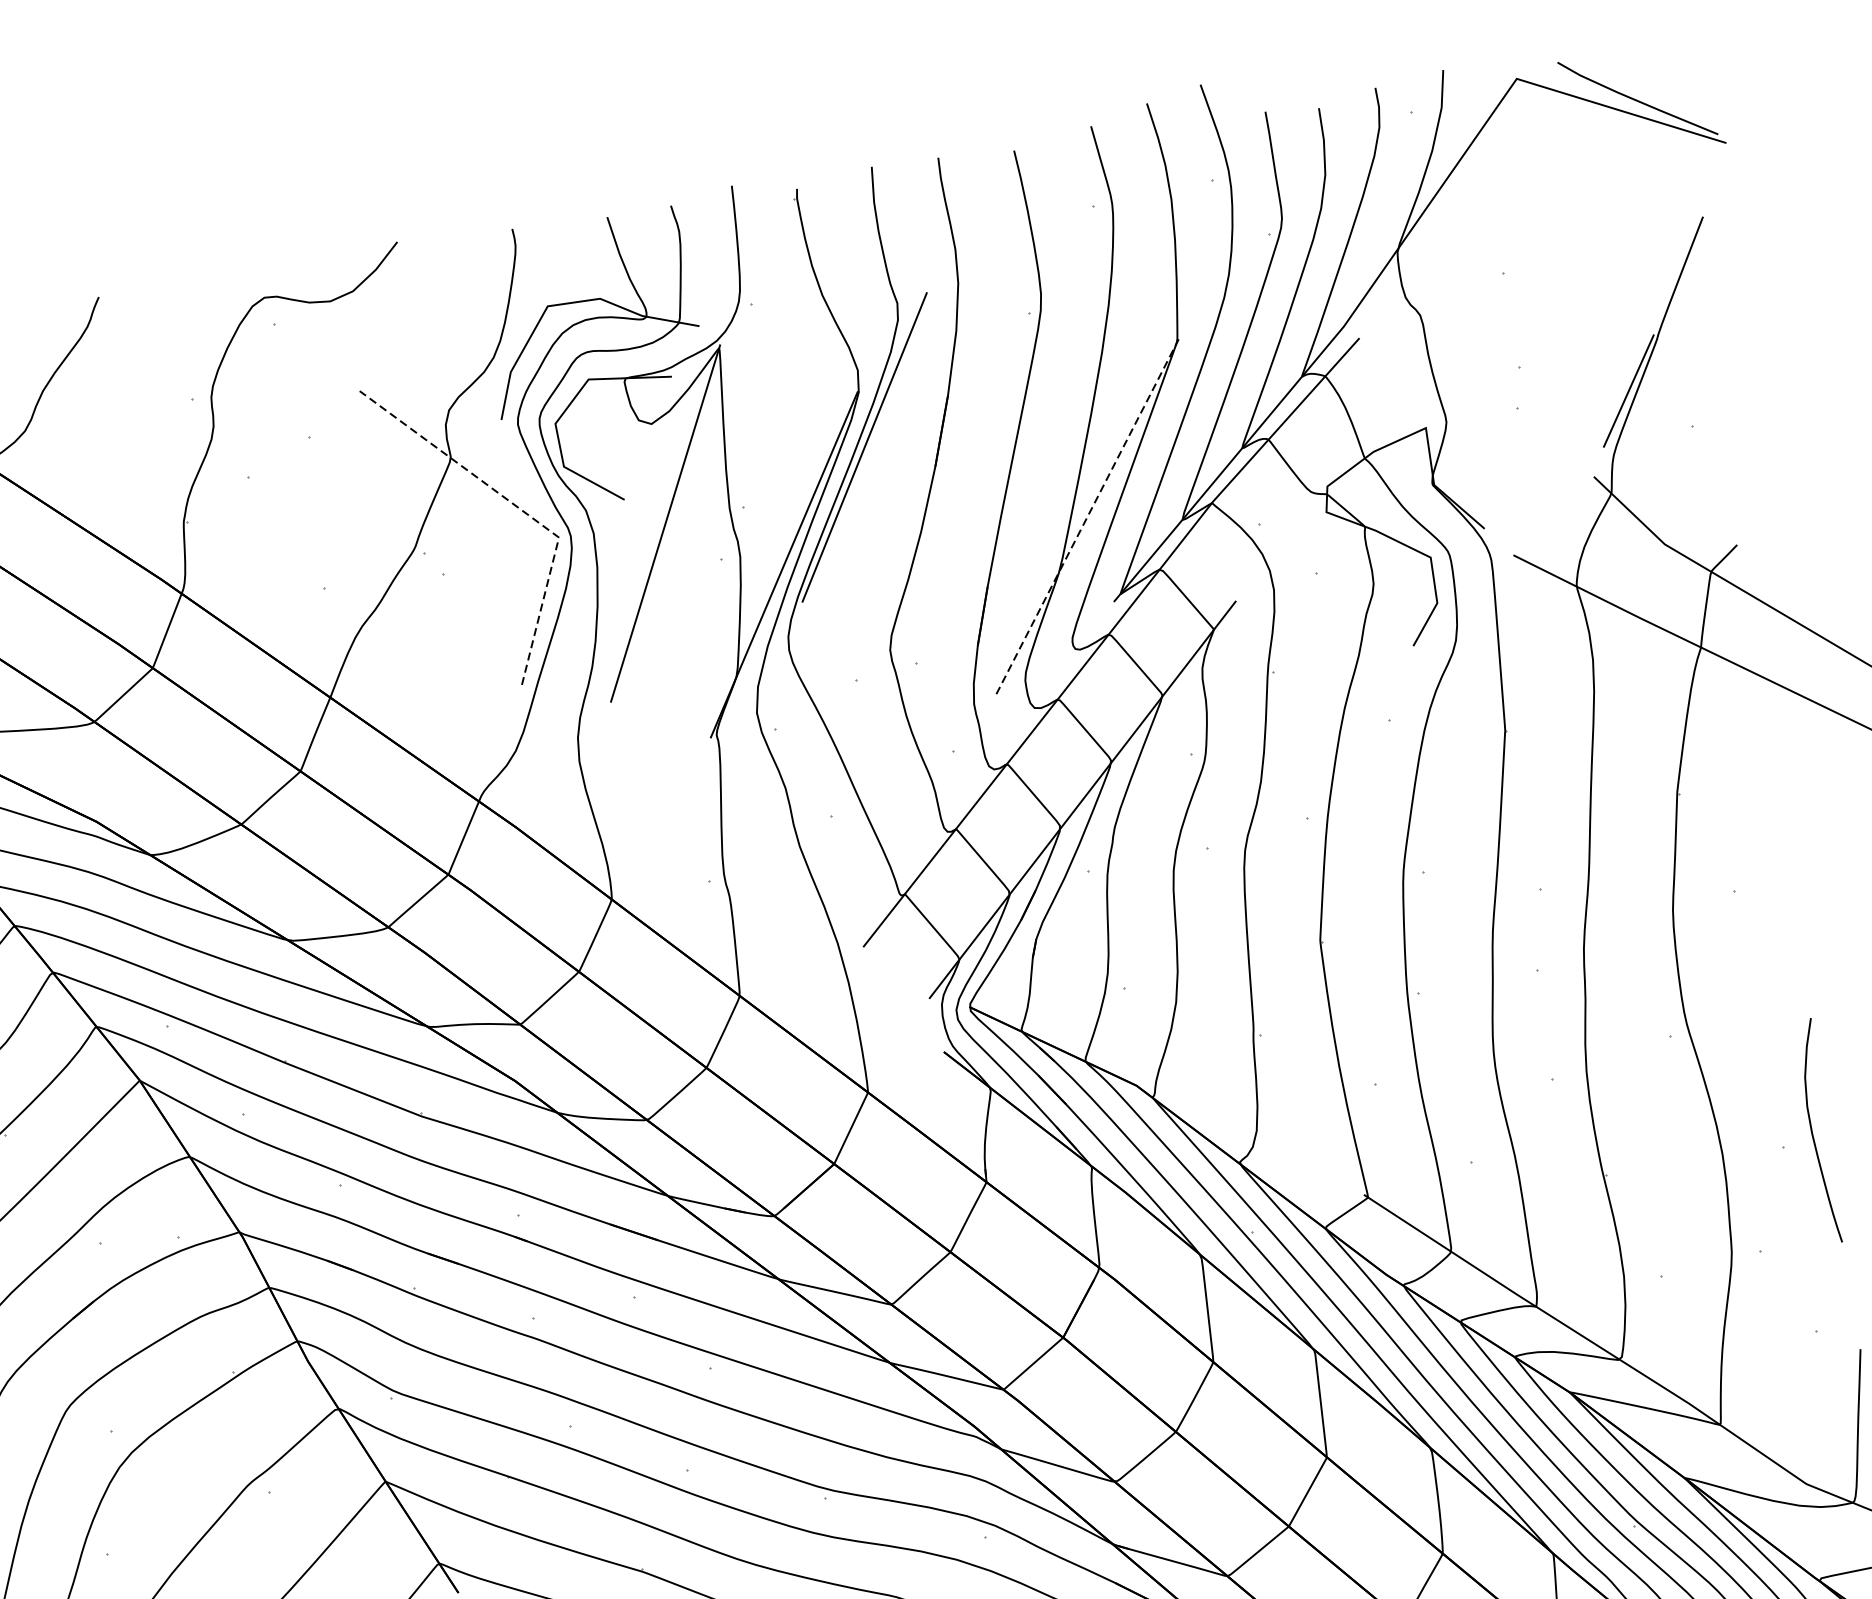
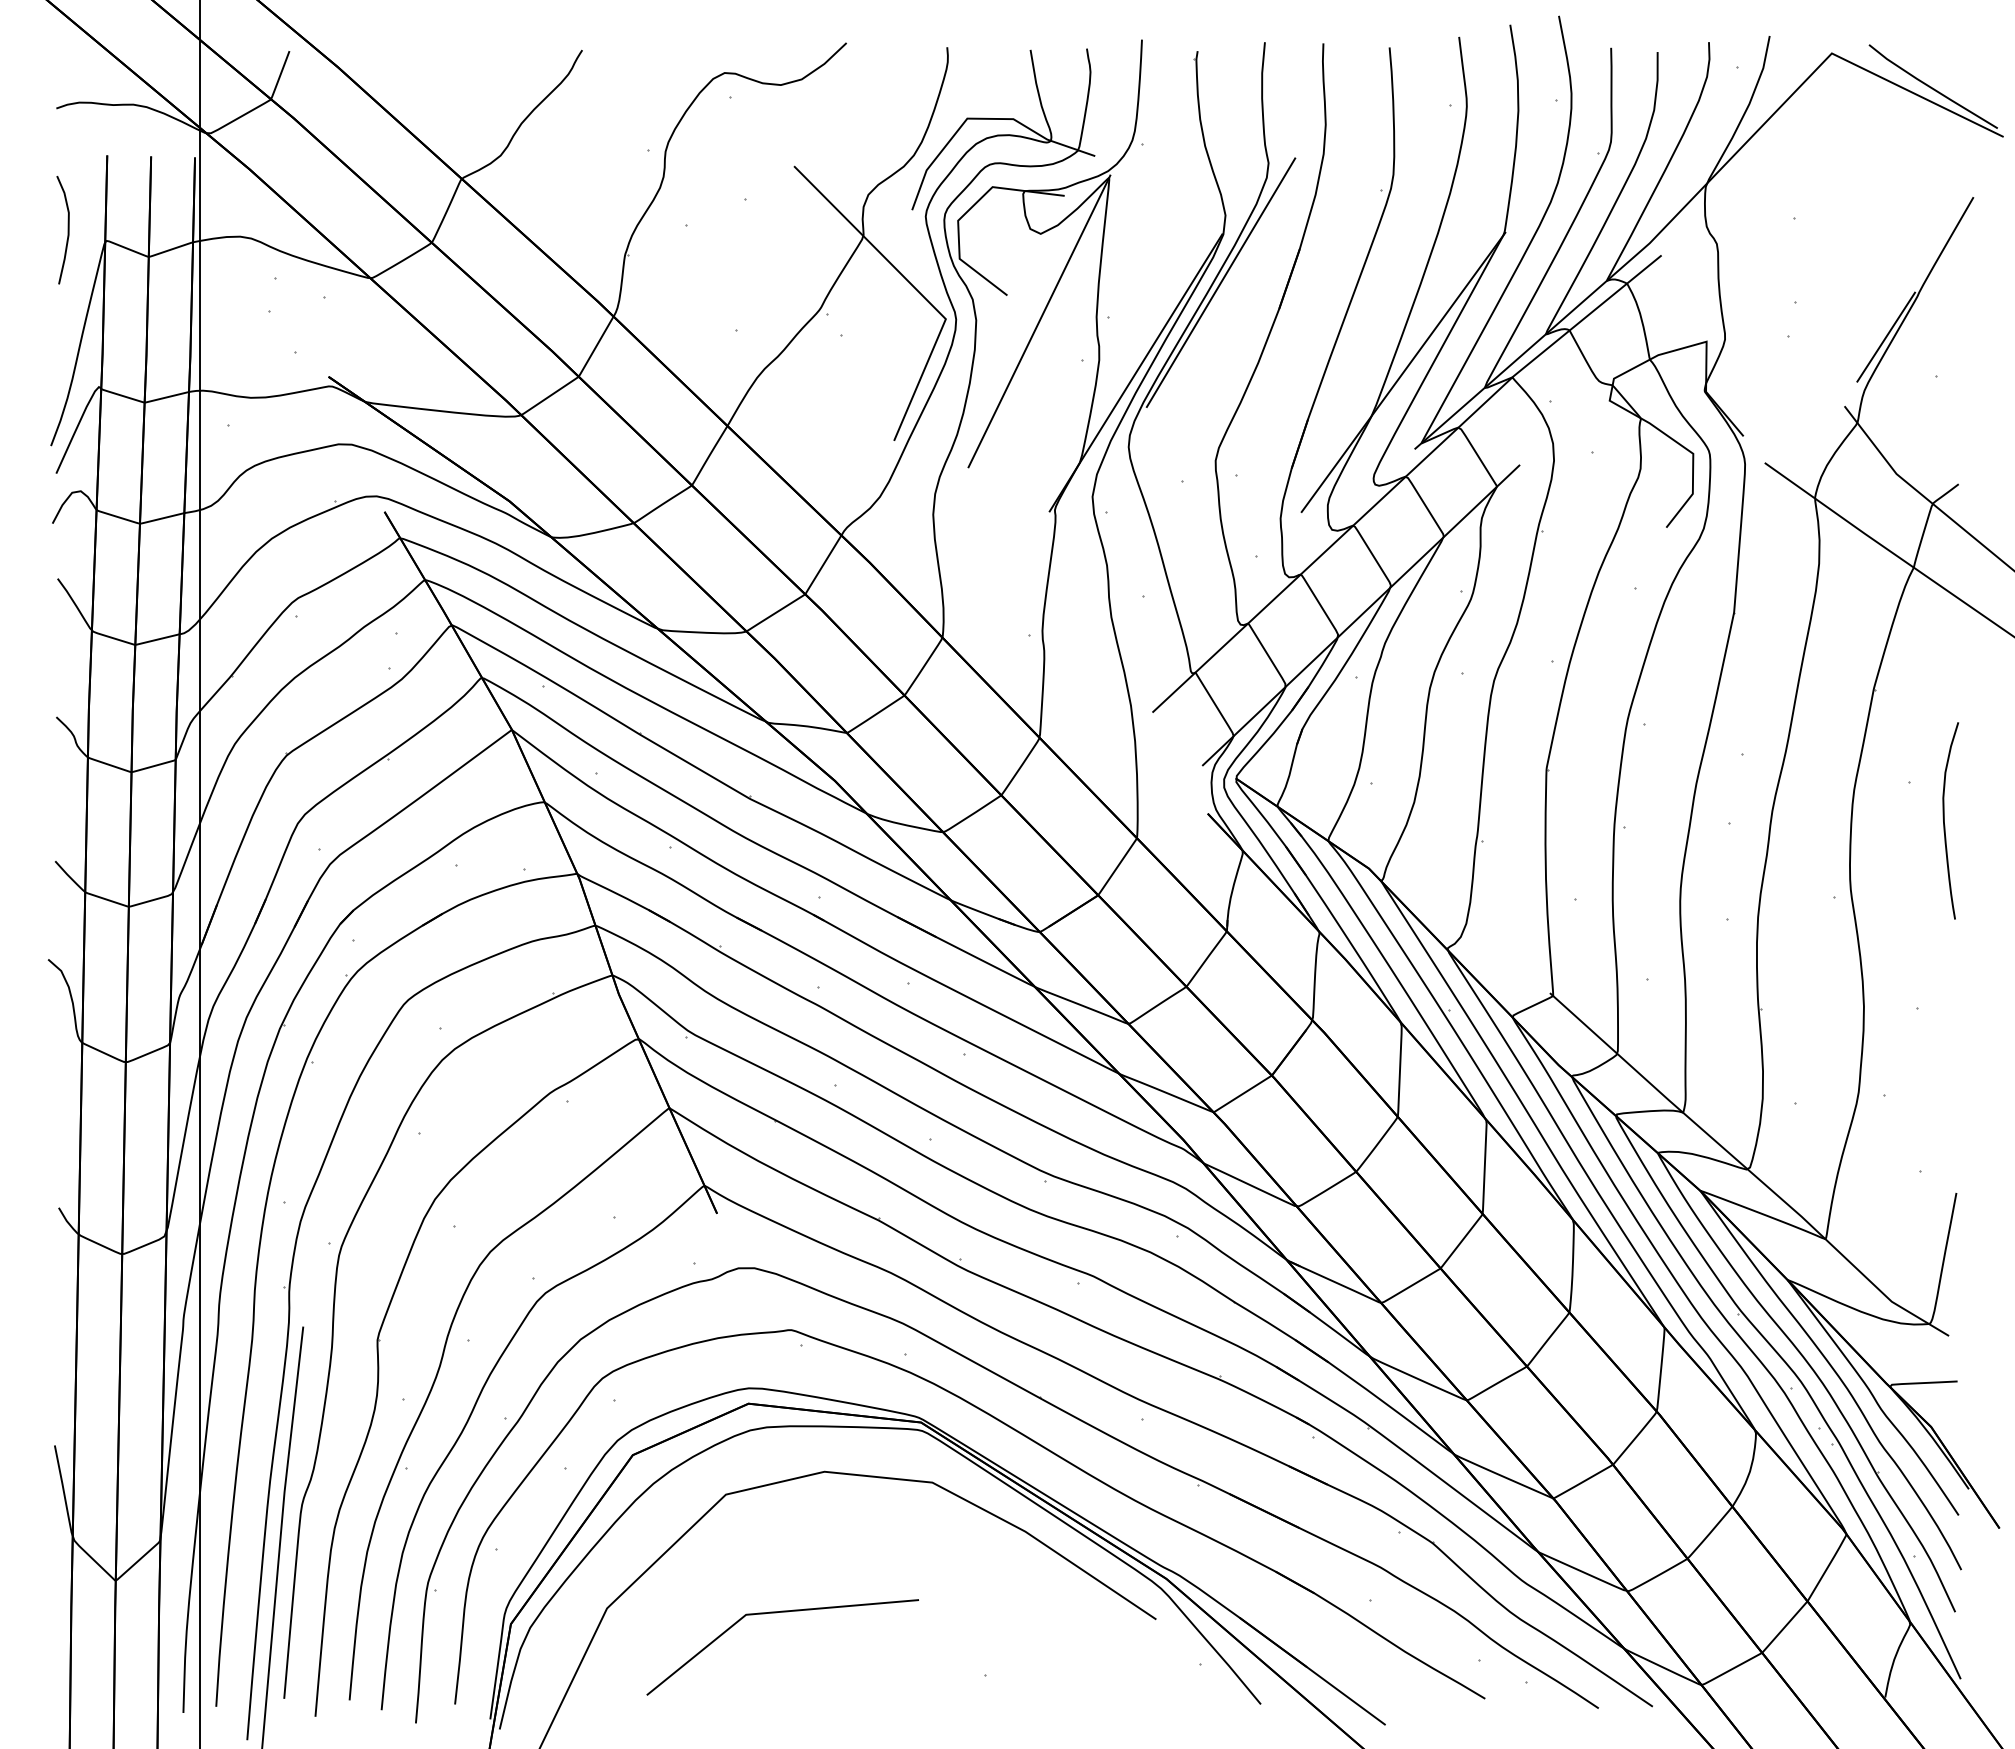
line: (521, 510) -> (917, 290), dashed -> solid
line: (1087, 516) -> (1403, 372), dashed -> solid
curve: (1812, 1131) -> (1944, 820), moved

